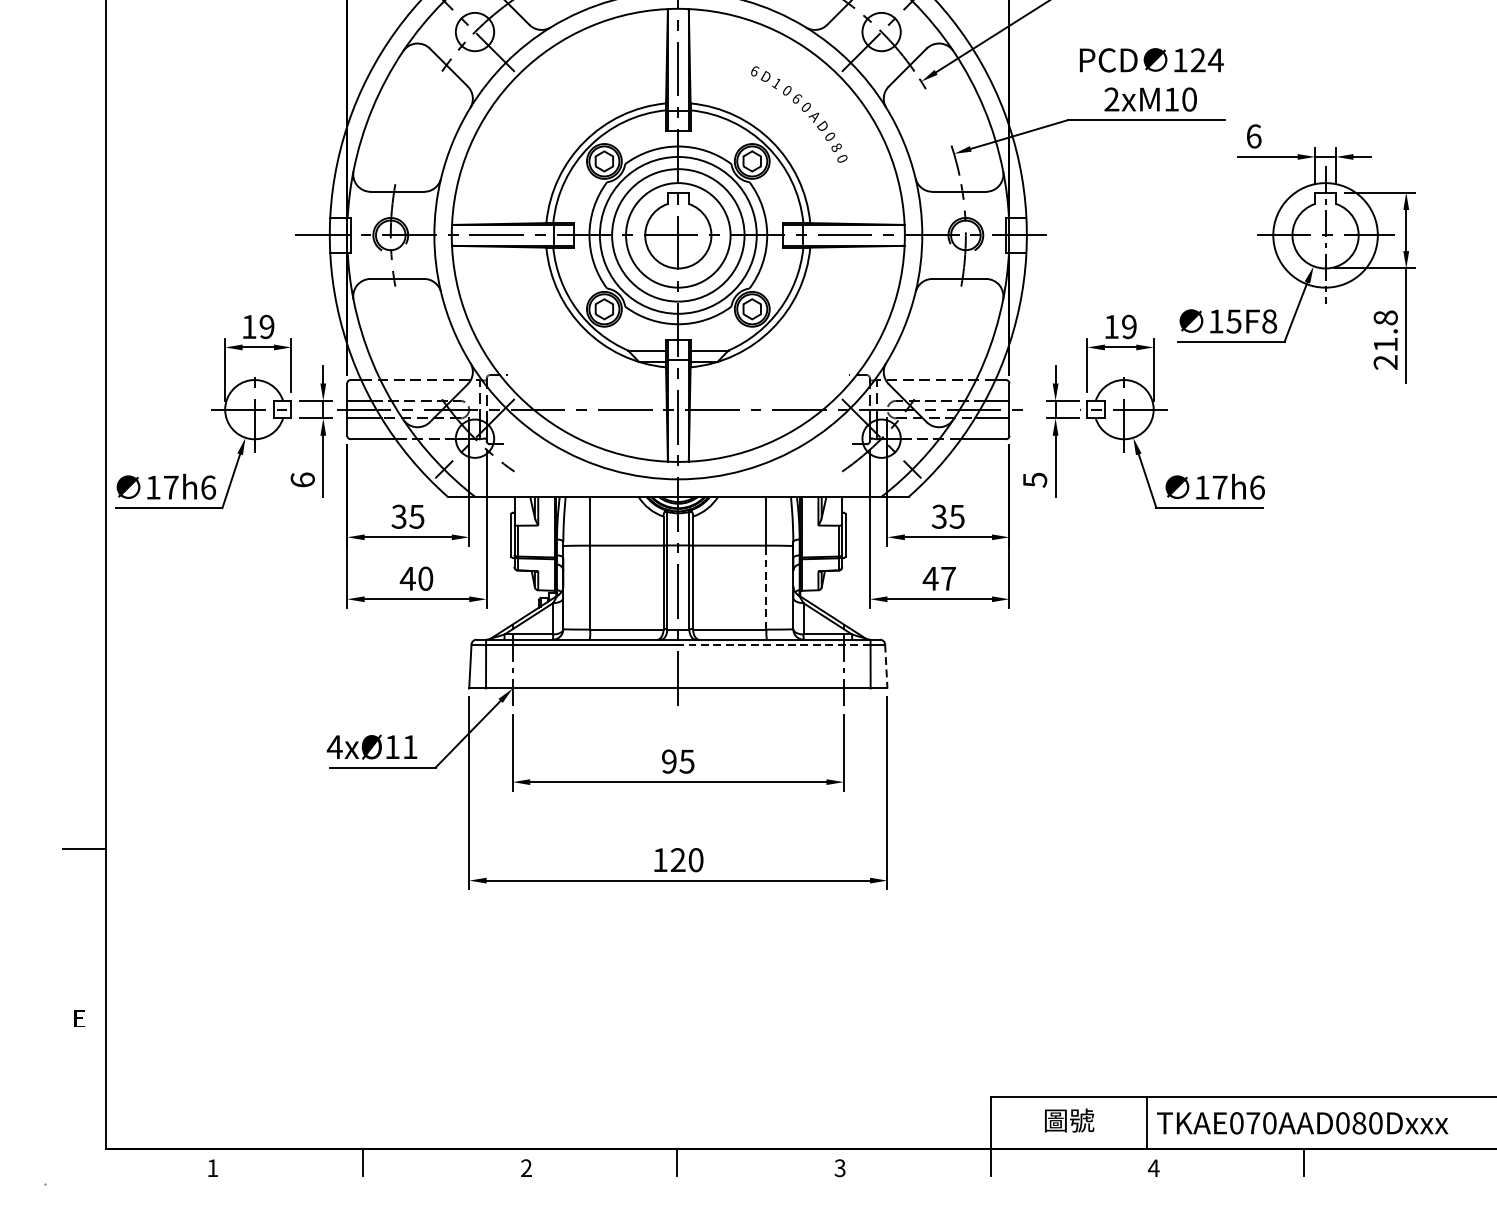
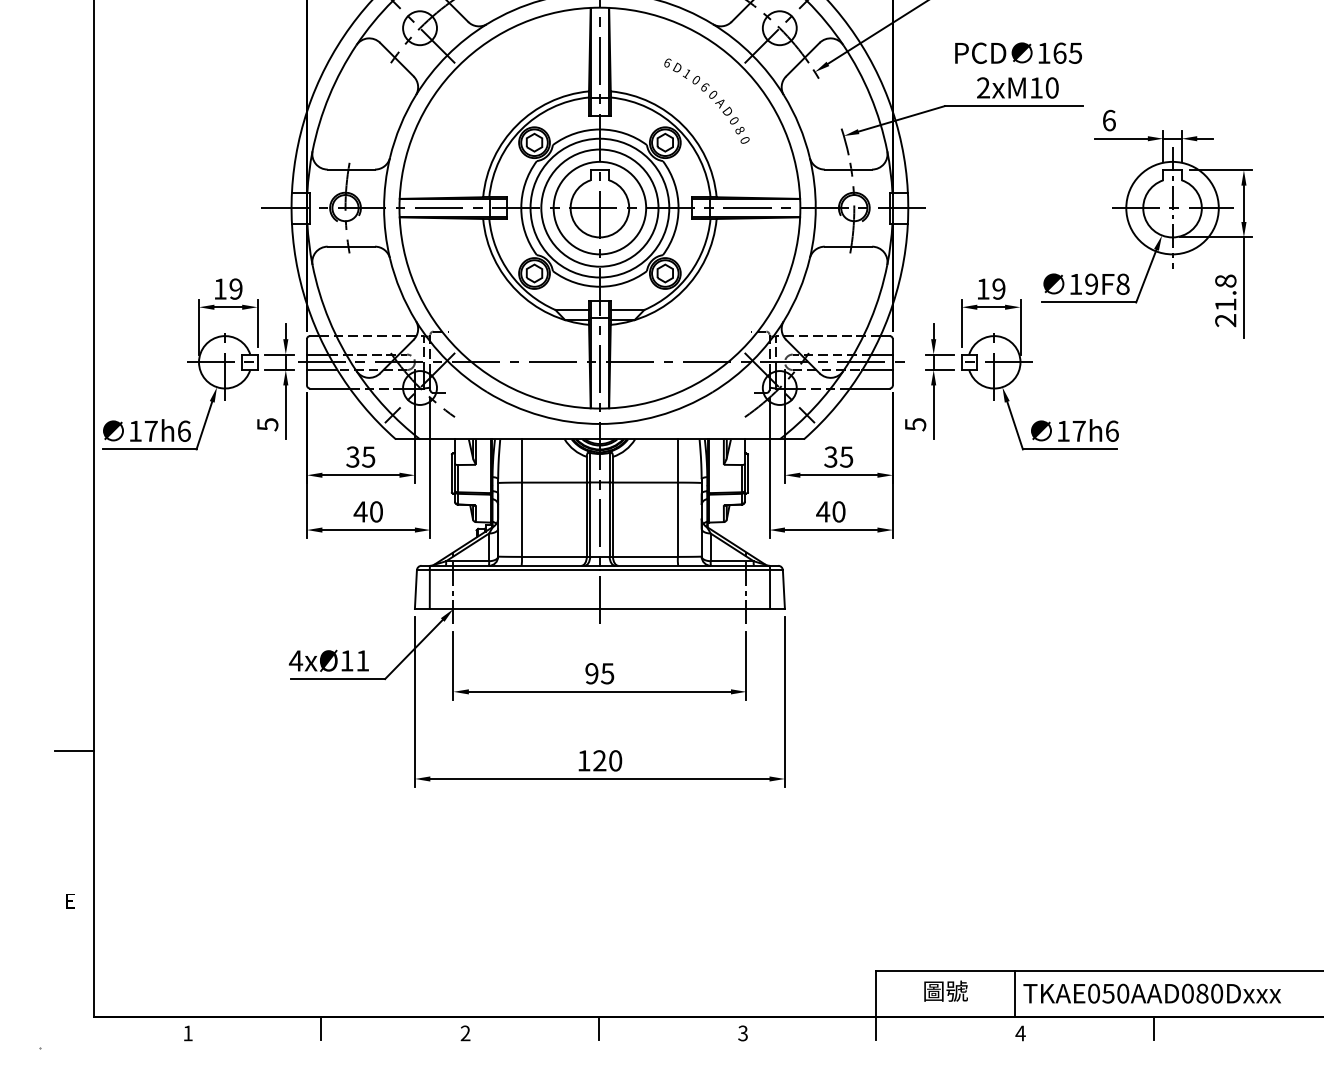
text: (1206, 59) -> (1067, 52), 124 -> 165
text: (1232, 320) -> (1090, 283), 15F8 -> 19F8
text: (302, 479) -> (267, 424), 6 -> 5
text: (947, 578) -> (838, 511), 47 -> 40
line: (766, 587) -> (677, 519), dashed -> solid
line: (773, 644) -> (684, 570), dashed -> solid
line: (885, 667) -> (783, 590), dashed -> solid
text: (1253, 1123) -> (1108, 993), TKAE070AAD080Dxxx -> TKAE050AAD080Dxxx

